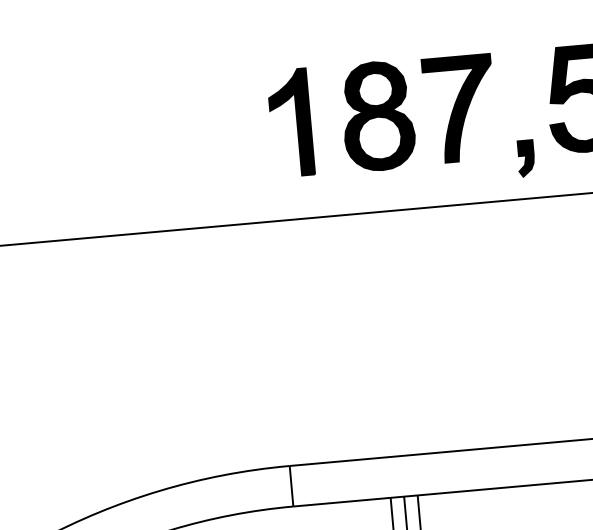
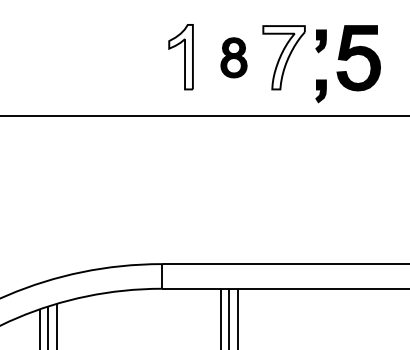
part: (517, 76) -> (320, 41), added
fill: (459, 108) -> (283, 57), removed
part: (377, 115) -> (233, 57), size x0.6
fill: (289, 122) -> (180, 56), removed

